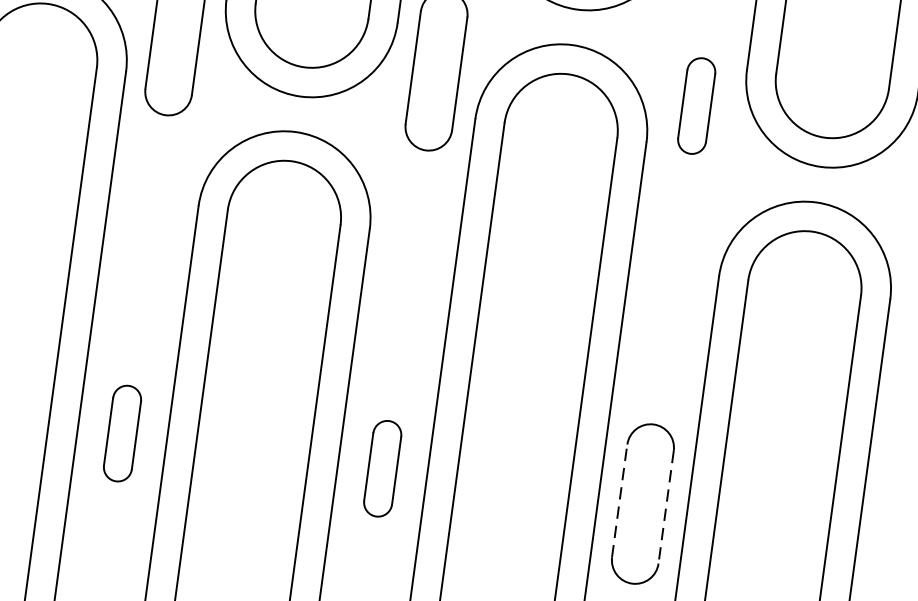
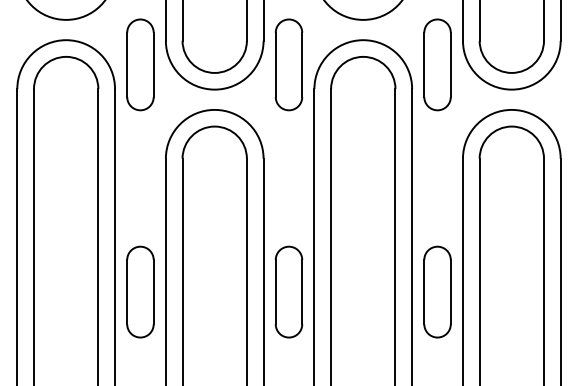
part: (696, 105) -> (437, 64), size x1.67
part: (122, 432) -> (140, 291), size x1.67
part: (381, 467) -> (288, 291), size x1.67
line: (620, 499) -> (424, 291), dashed -> solid
line: (665, 507) -> (450, 292), dashed -> solid

